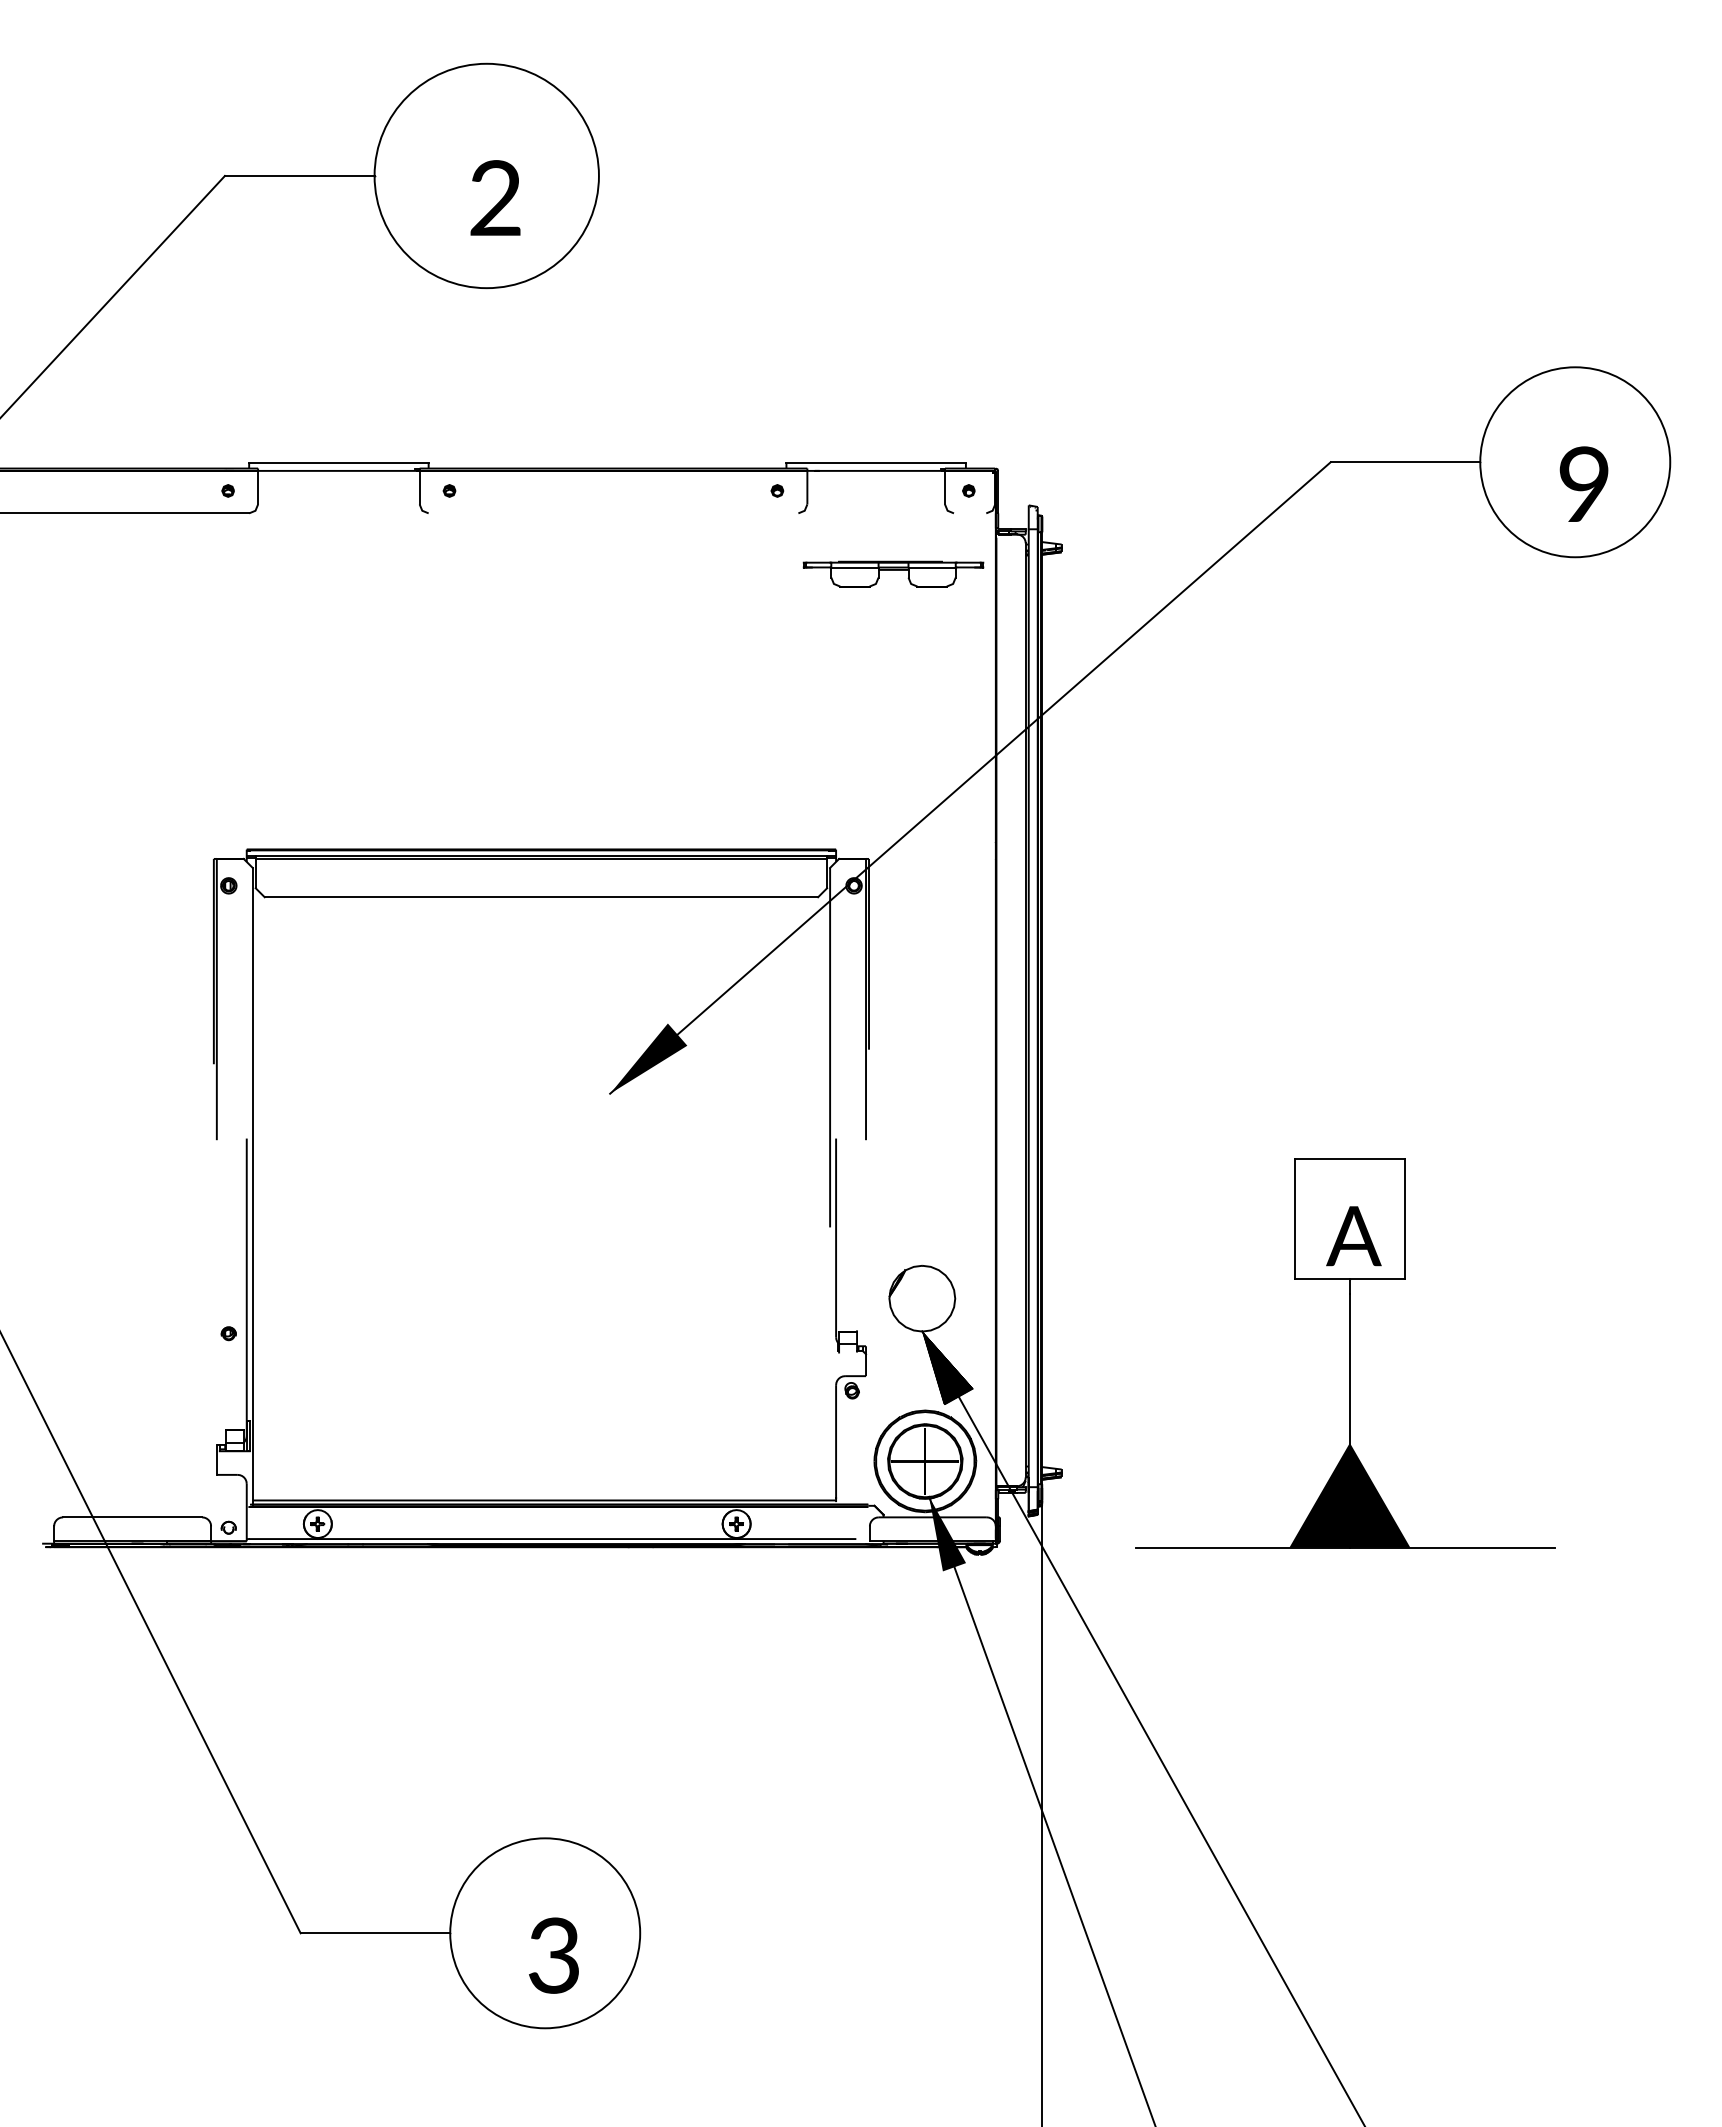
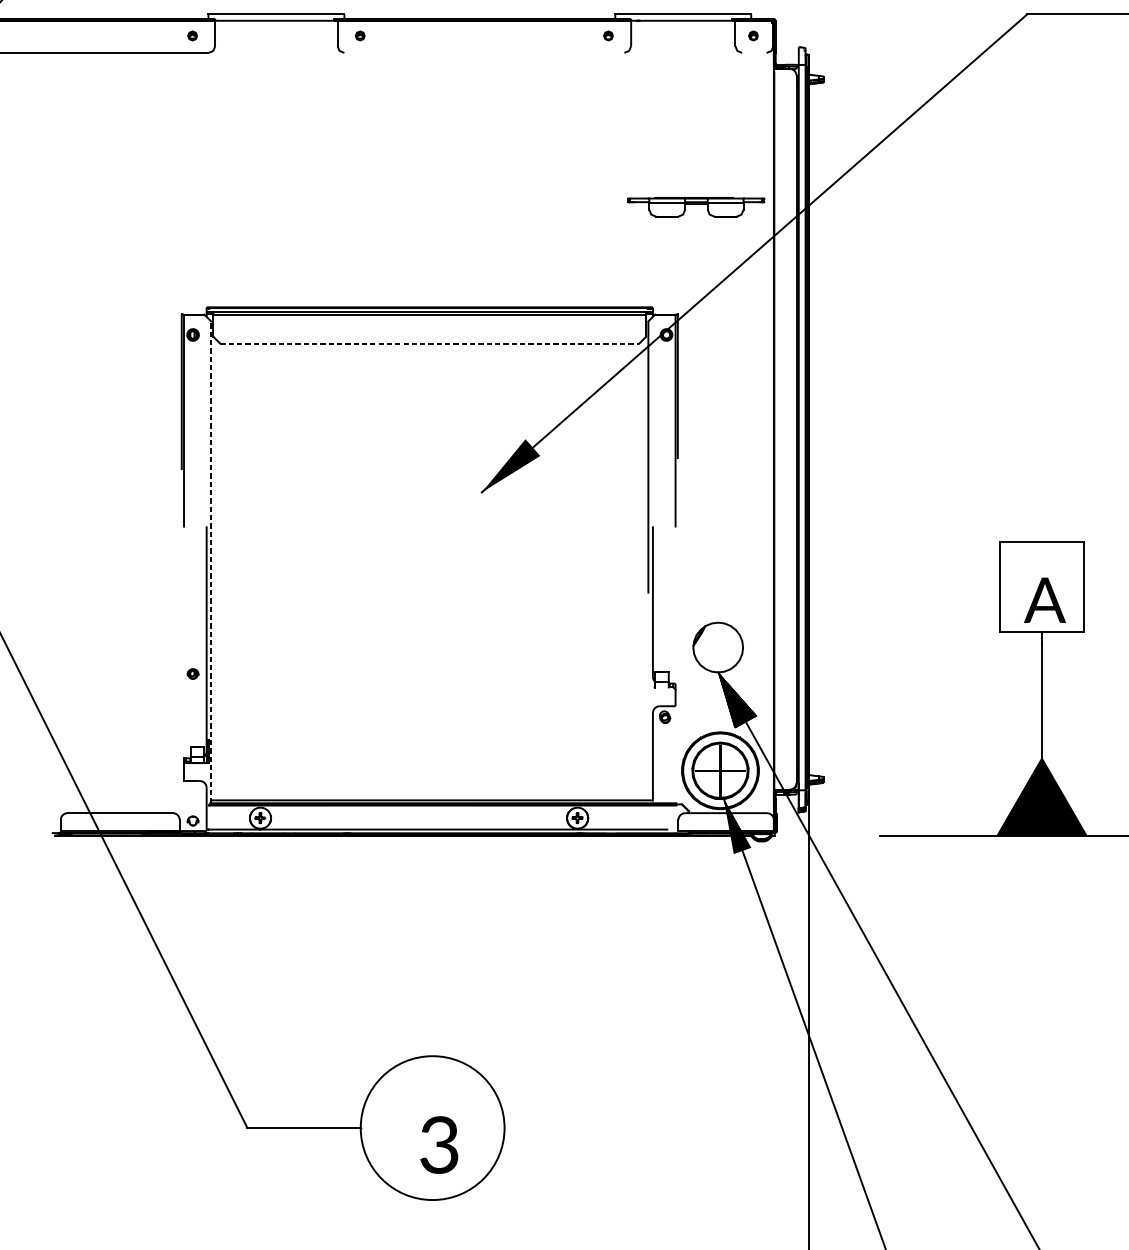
part: (893, 573) -> (696, 206), moved
line: (541, 897) -> (429, 343), solid -> dashed
line: (252, 1185) -> (211, 561), solid -> dashed

